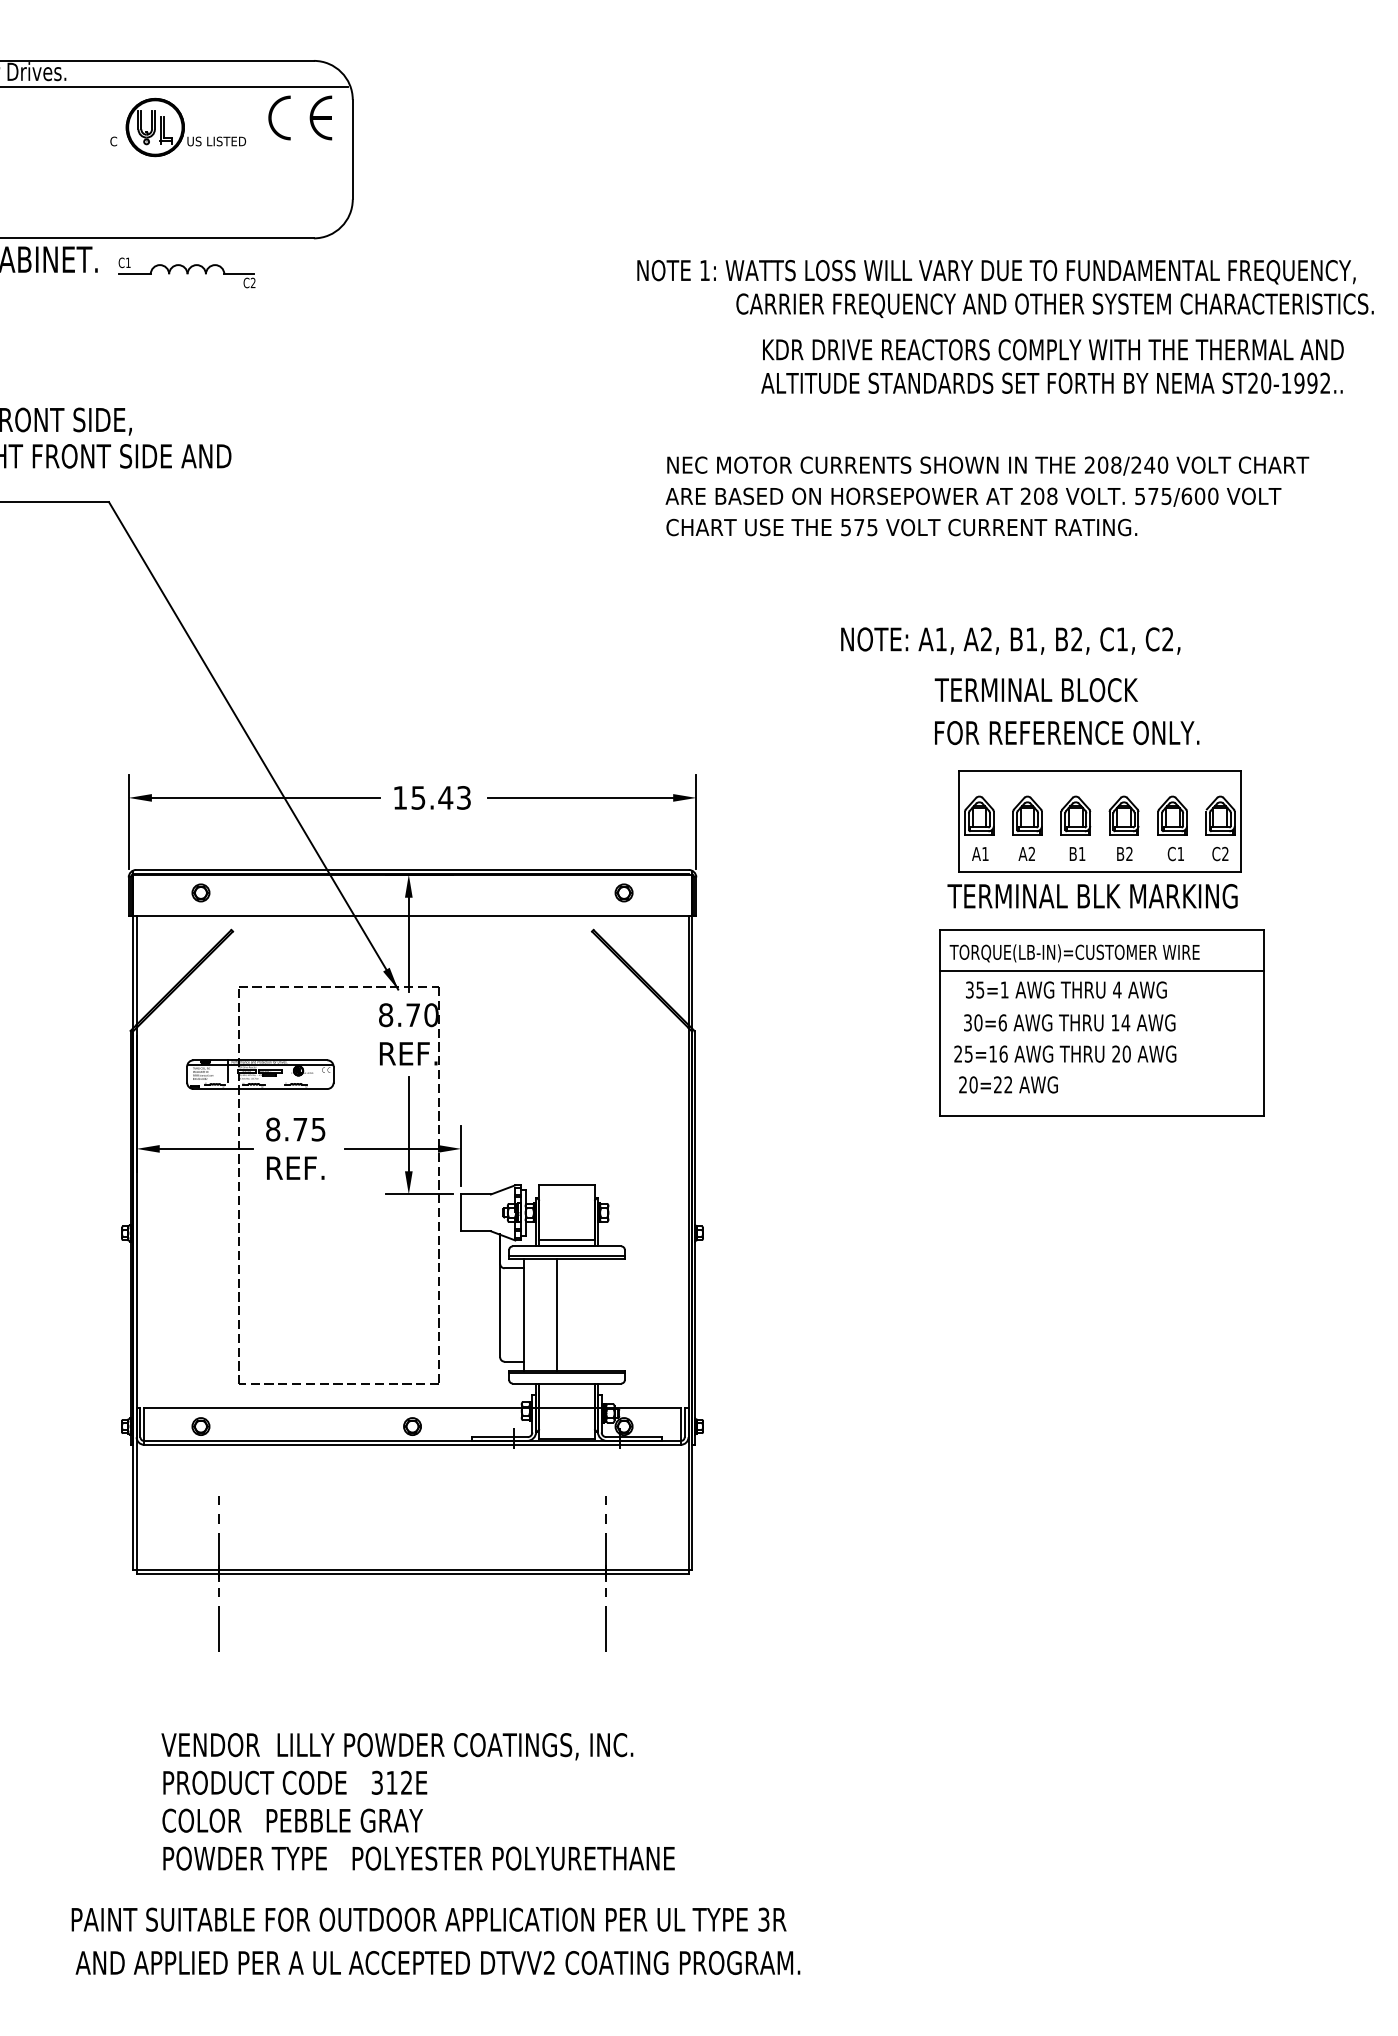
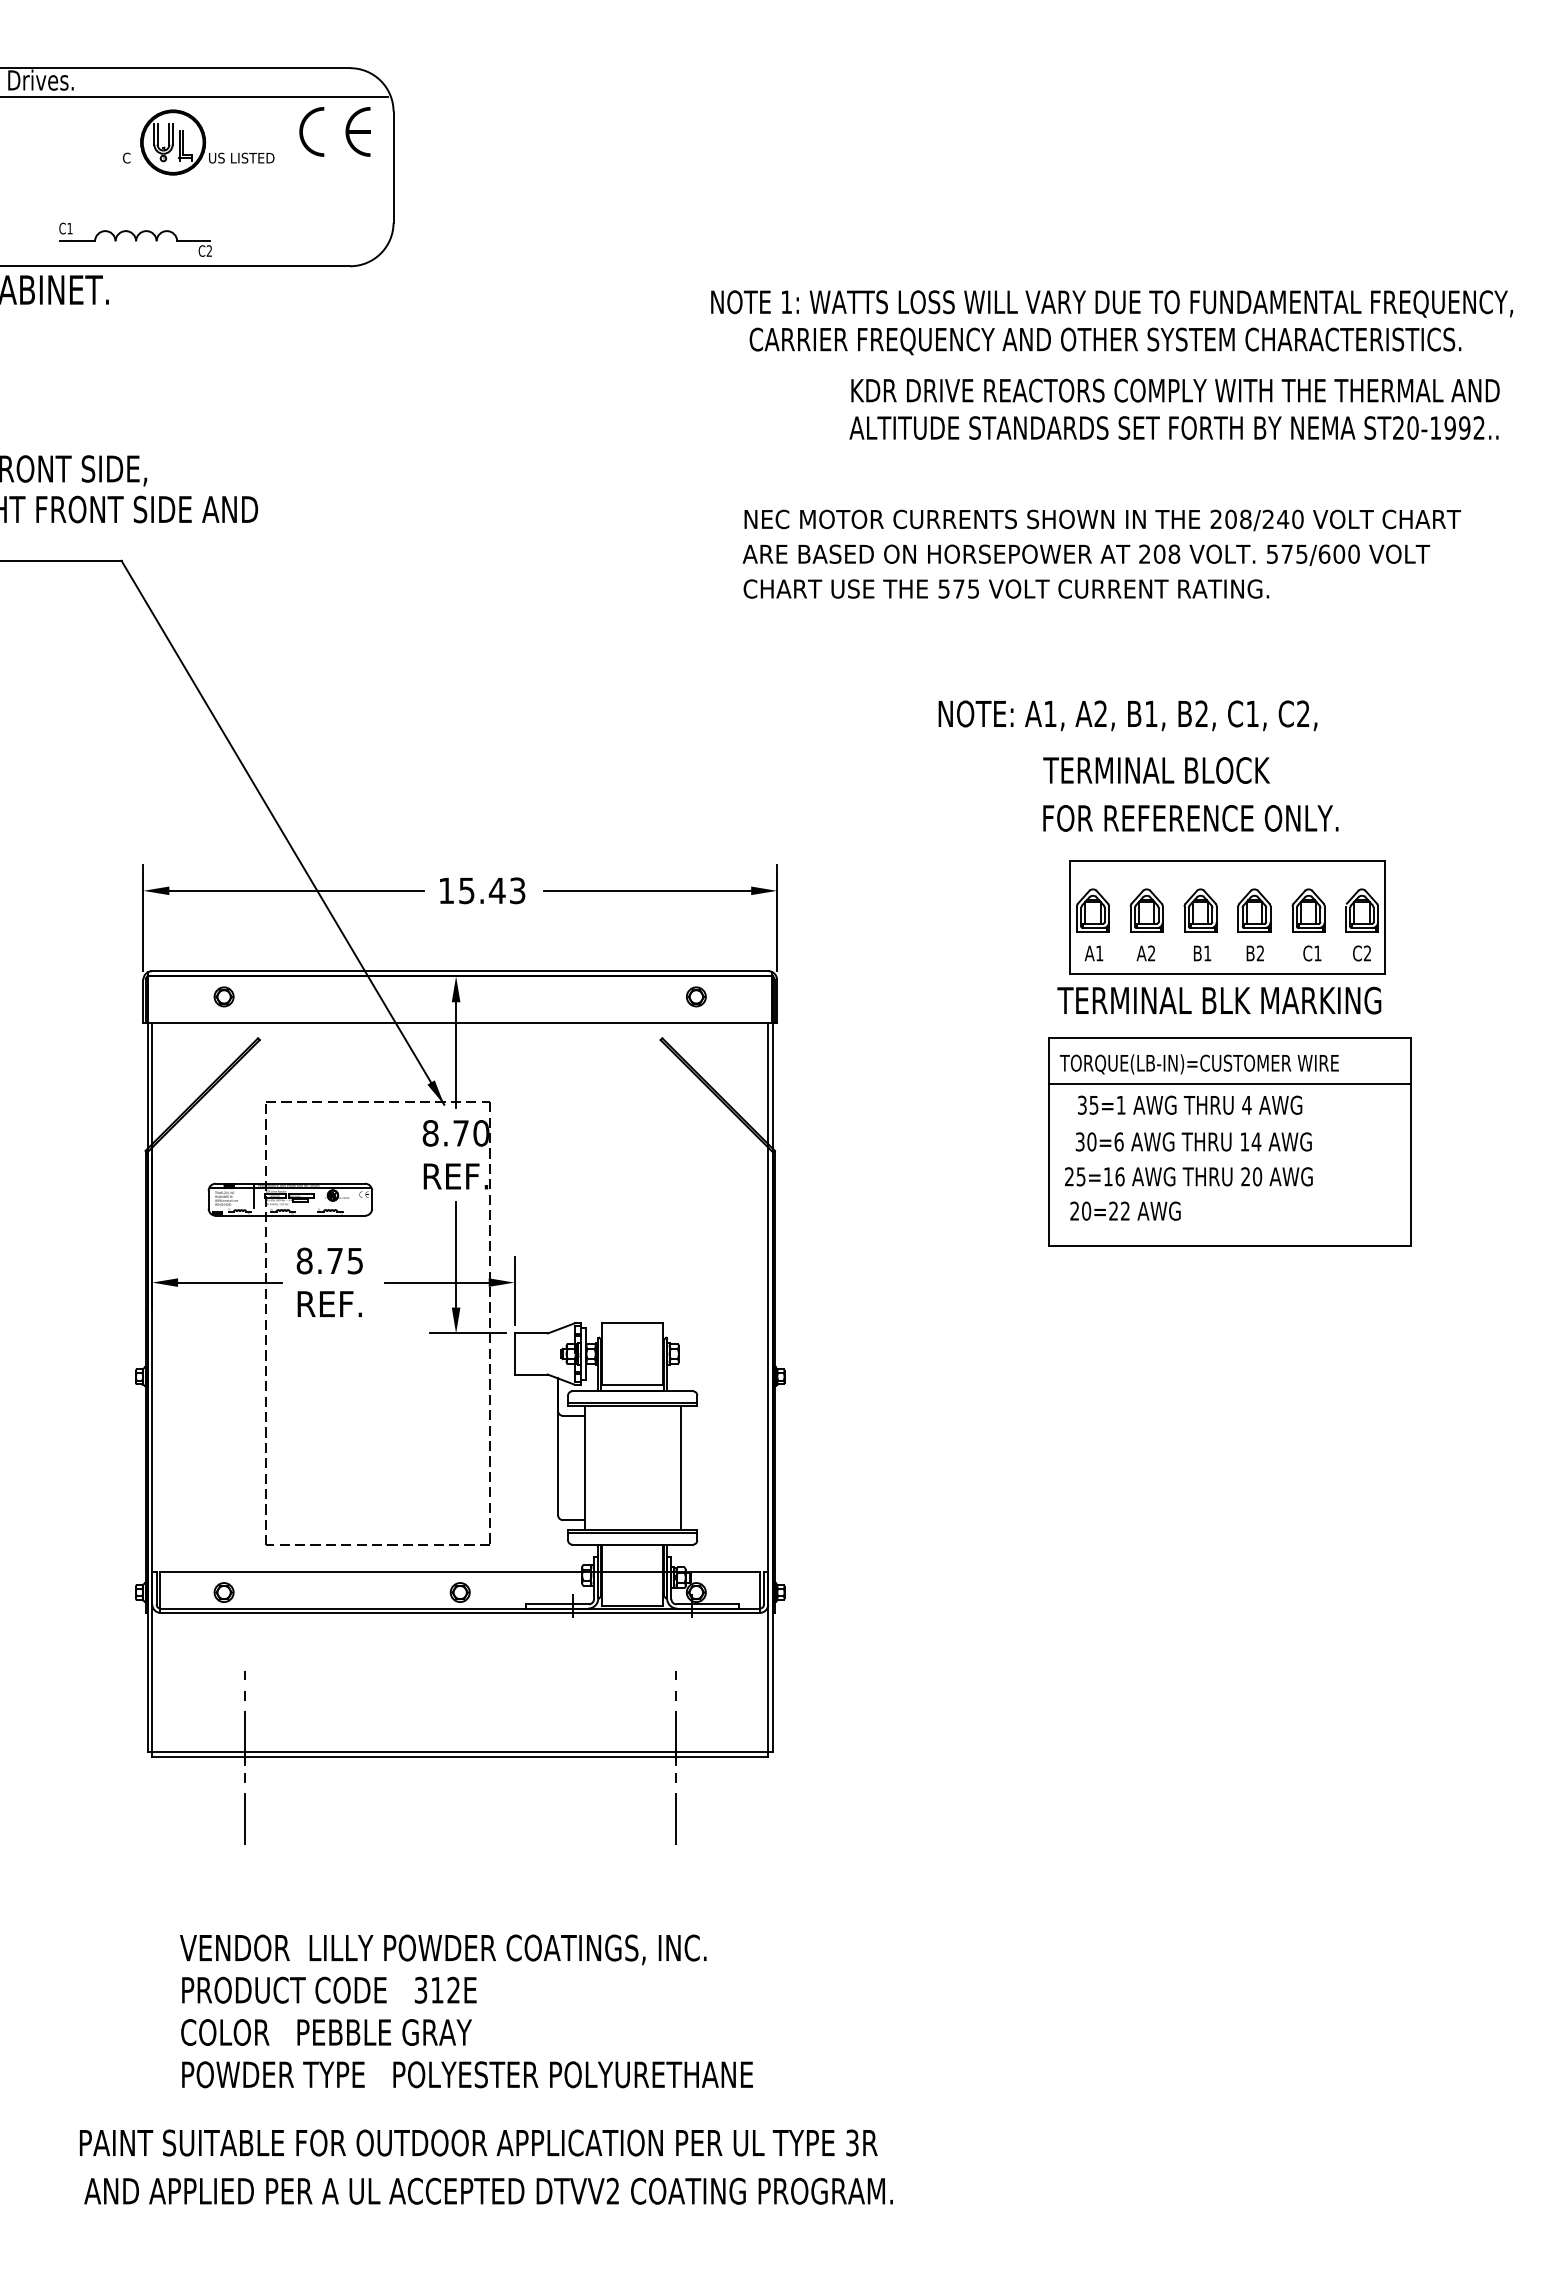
part: (186, 272) -> (135, 239), moved
text: (1055, 305) -> (1105, 341), moved
line: (556, 1314) -> (680, 1467), moved

